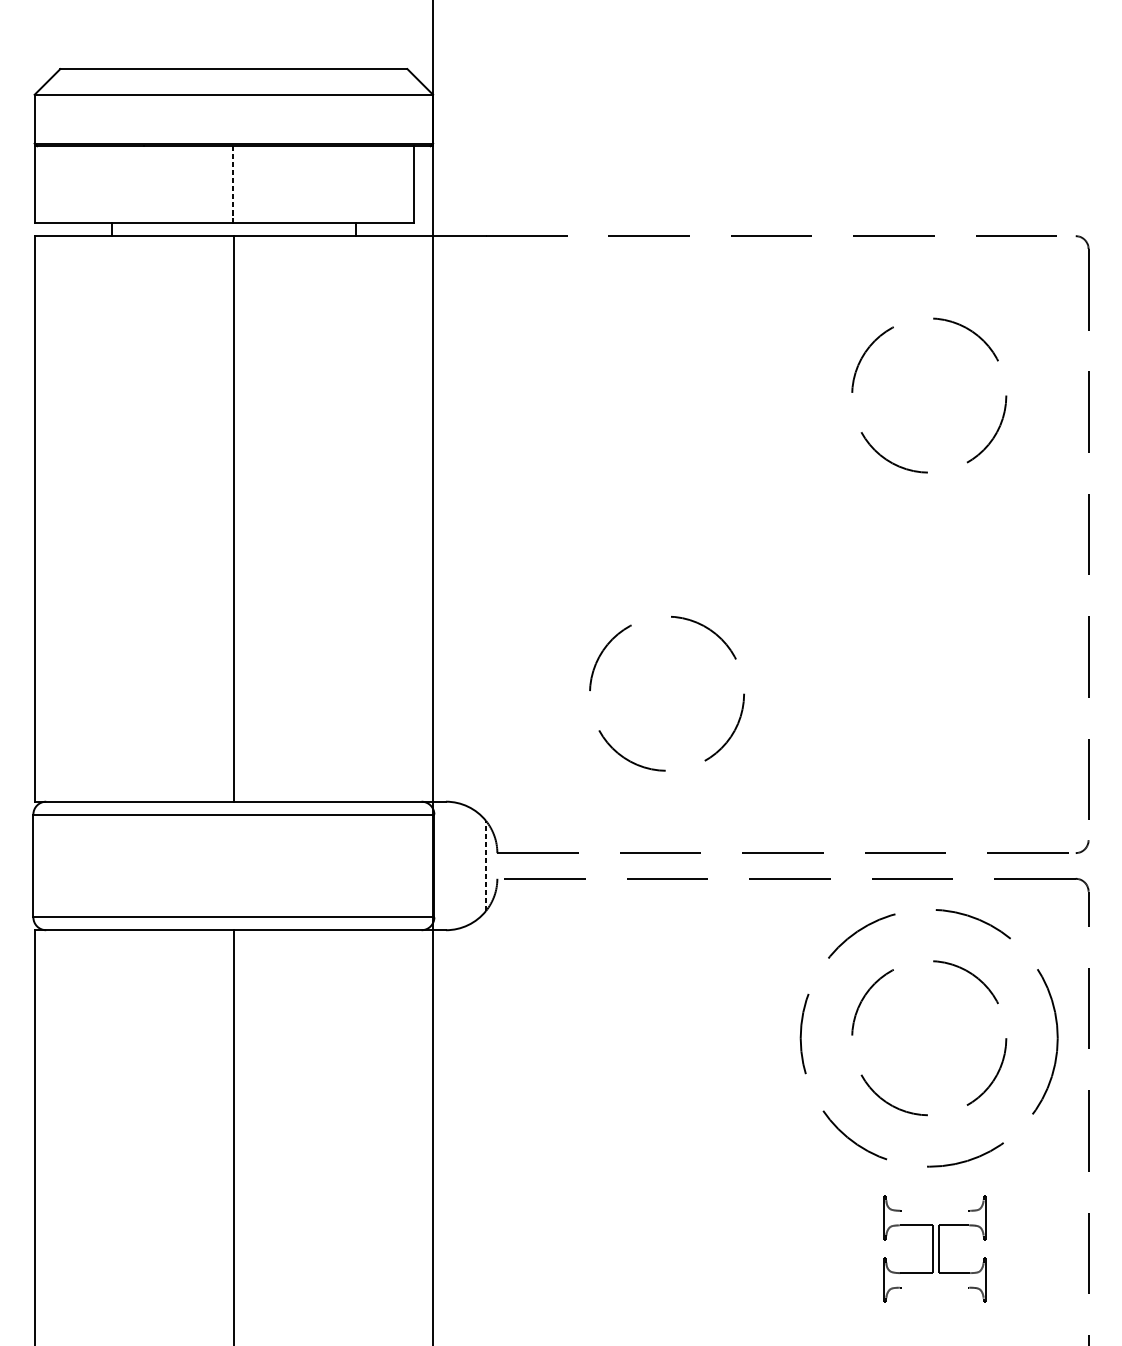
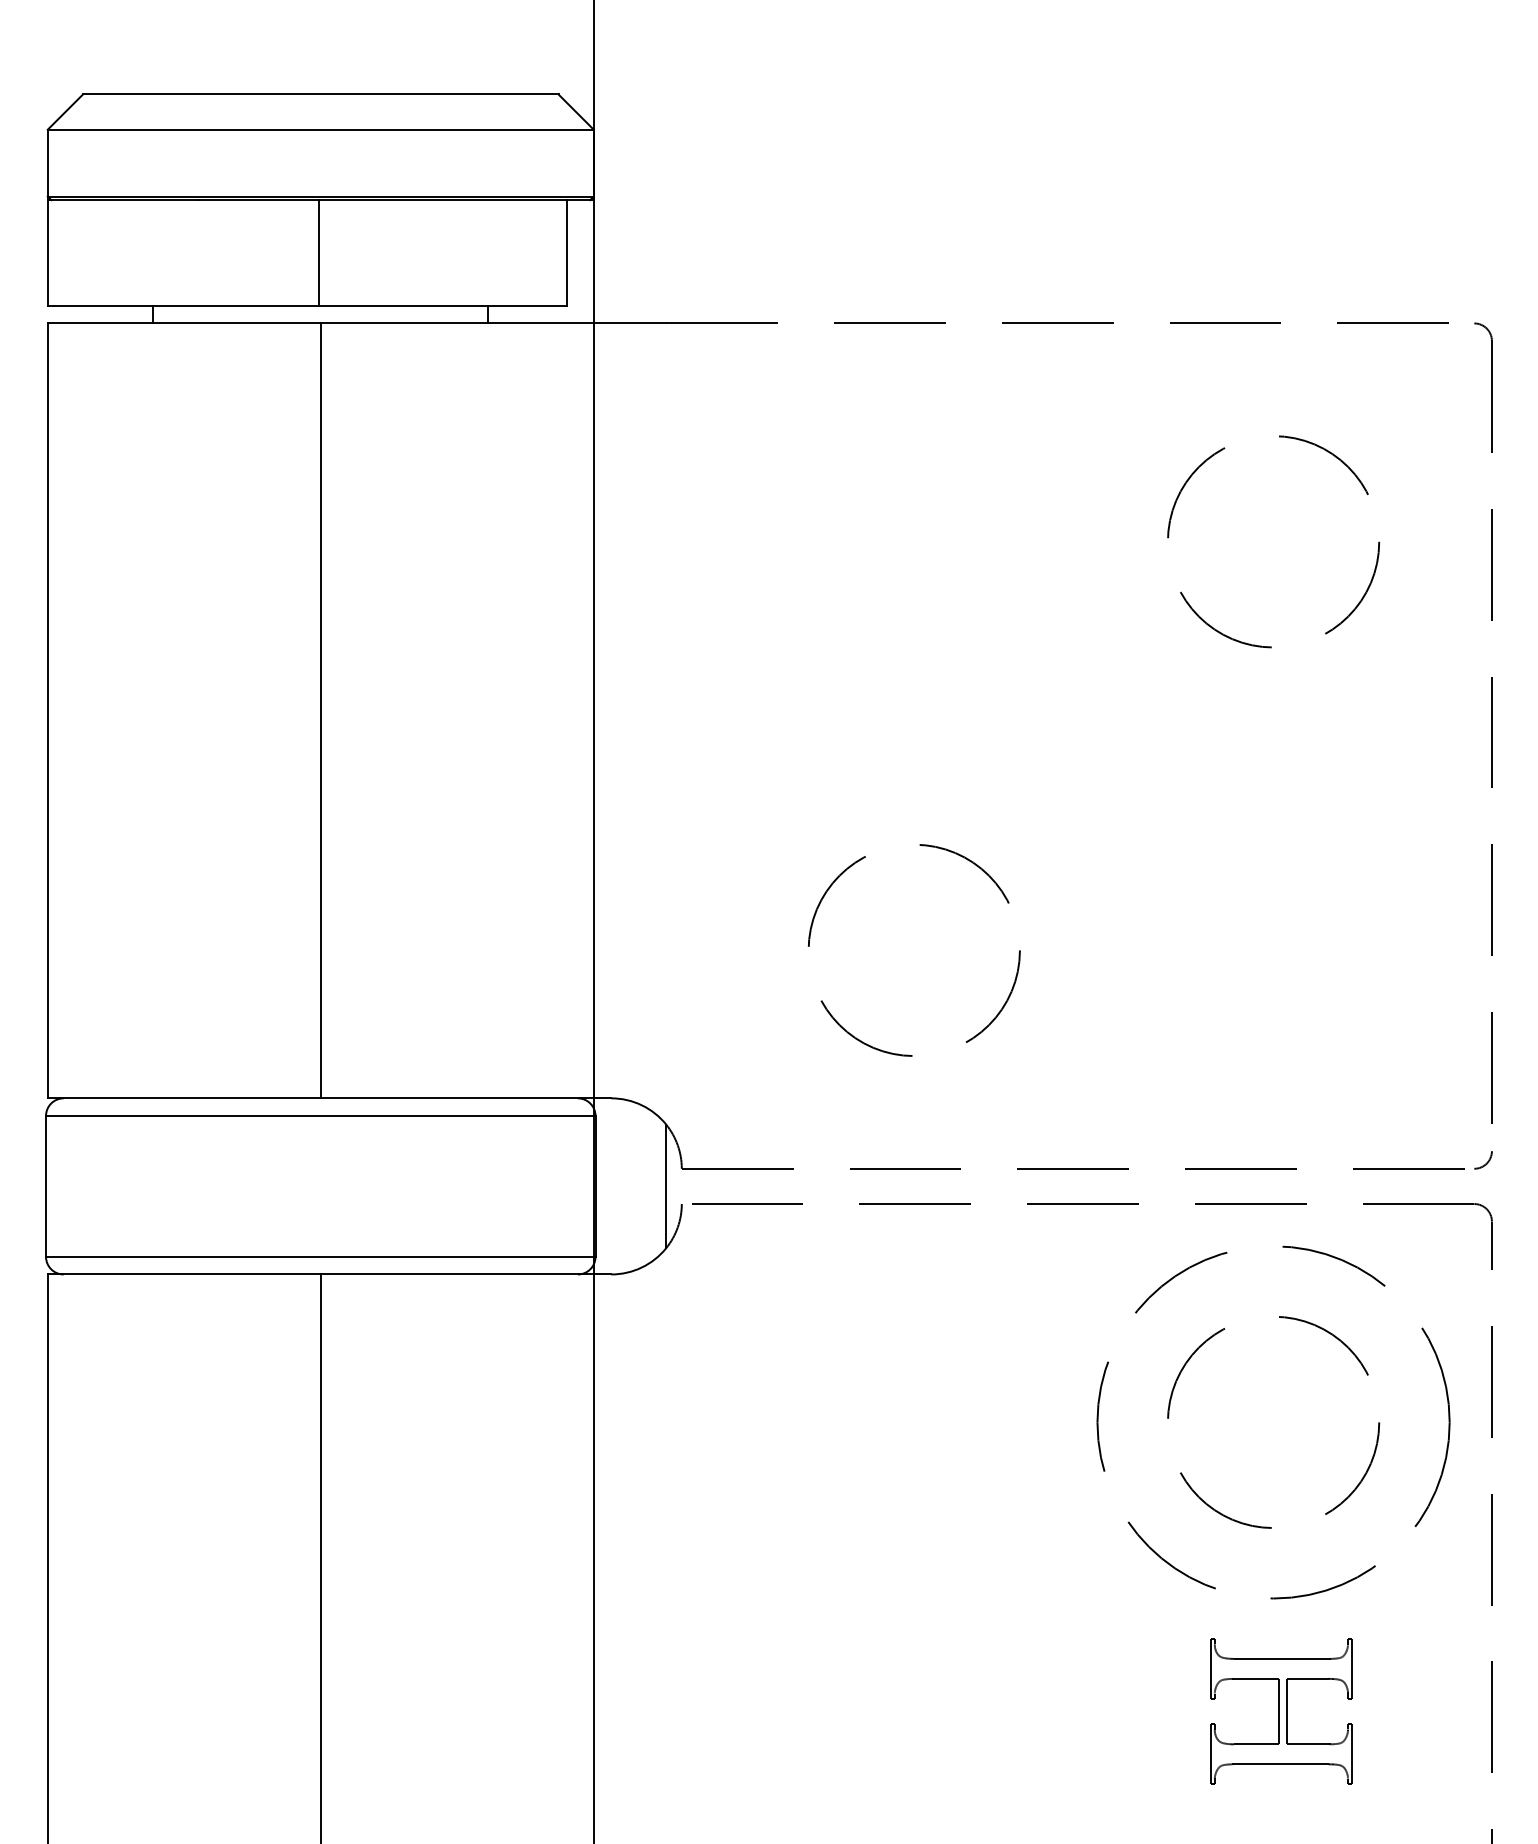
line: (232, 184) -> (319, 252), dashed -> solid
line: (486, 866) -> (666, 1186), dashed -> solid
line: (934, 1210) -> (1280, 1658), added
line: (934, 1287) -> (1280, 1764), added

